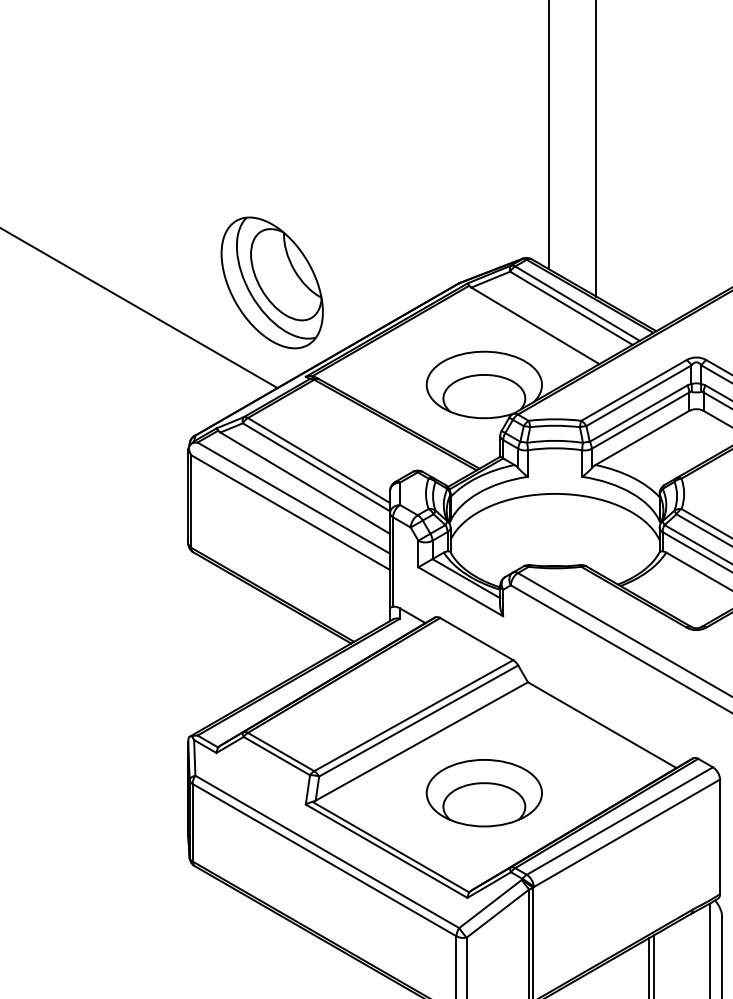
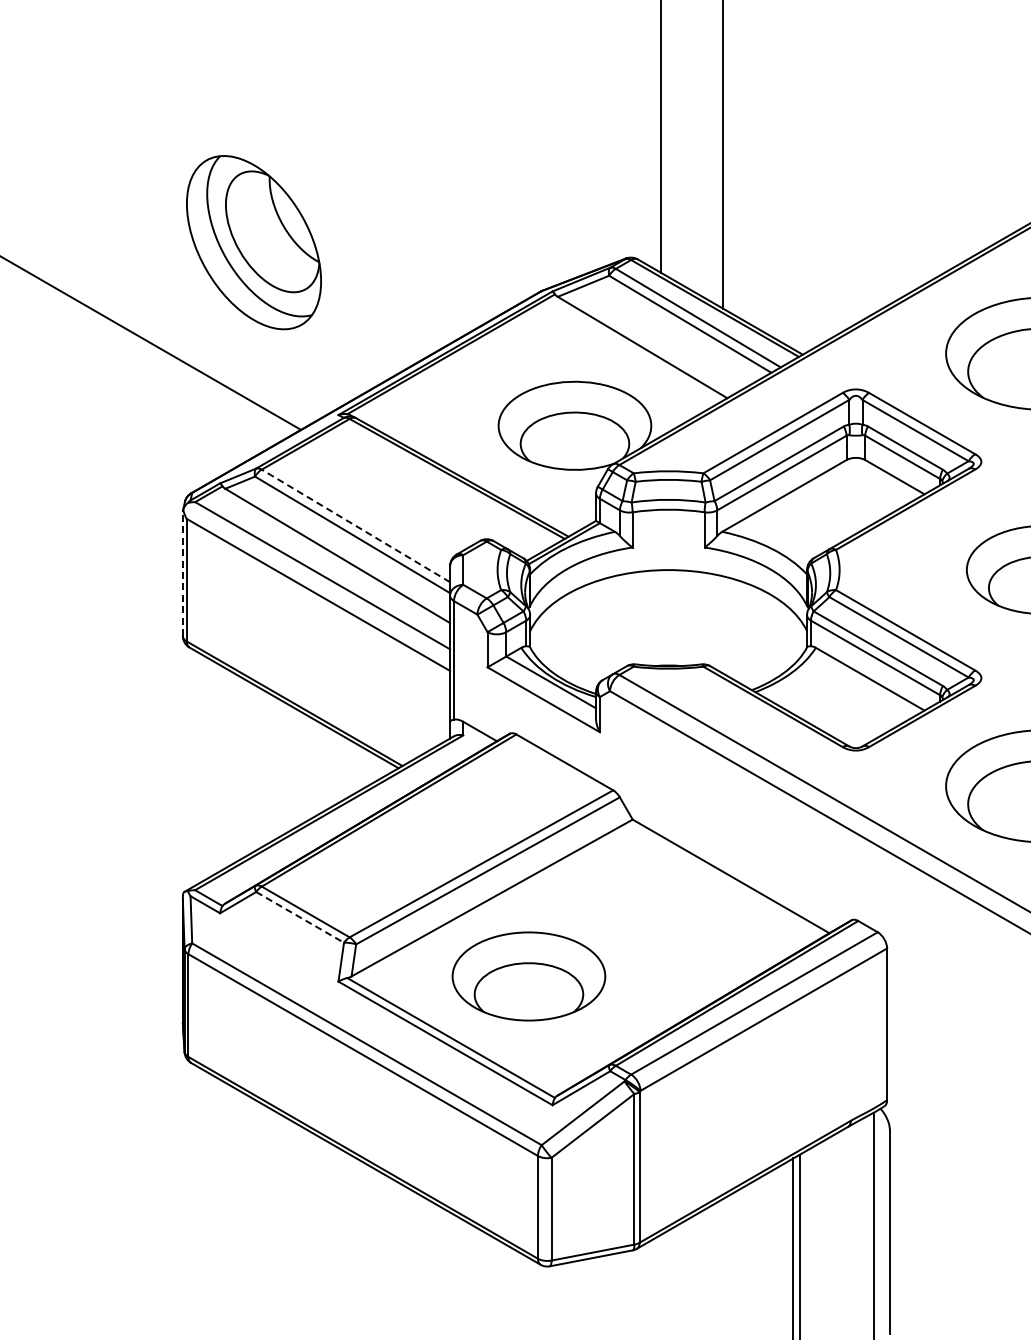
part: (271, 282) -> (253, 242), moved
line: (318, 460) -> (355, 525), solid -> dashed
line: (188, 497) -> (182, 574), solid -> dashed
line: (277, 756) -> (300, 917), solid -> dashed
part: (484, 793) -> (528, 976), moved

